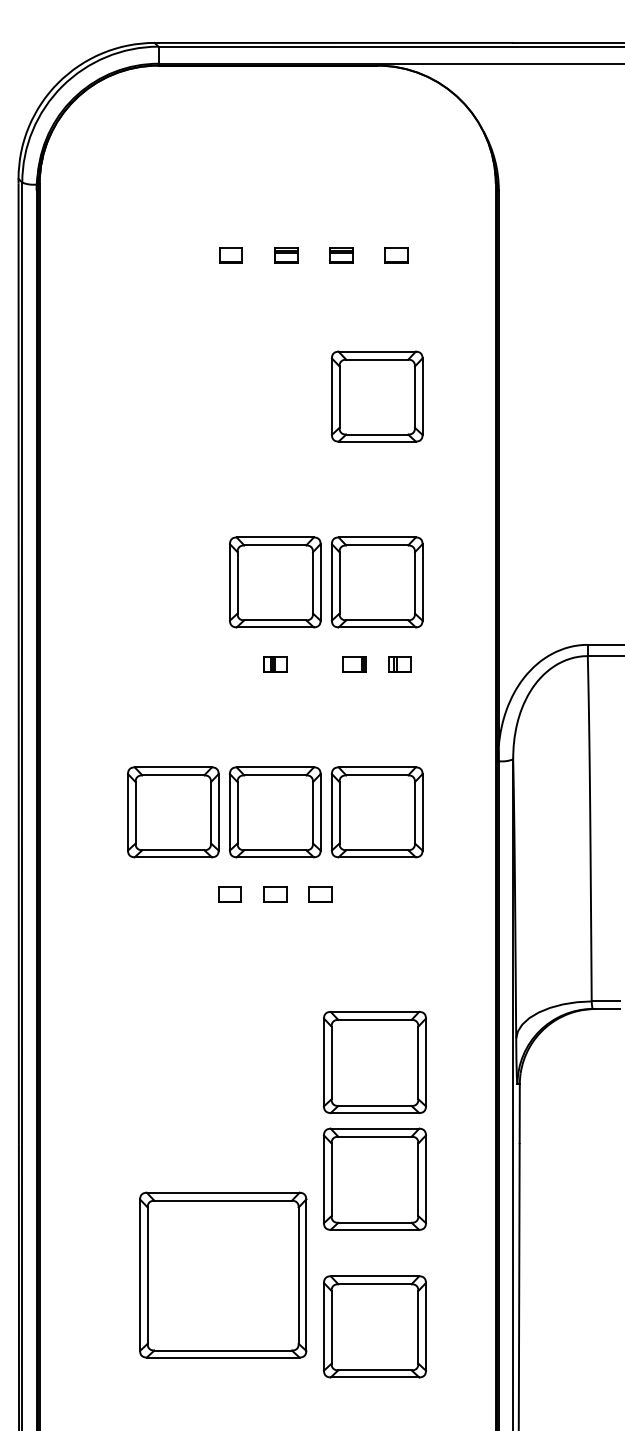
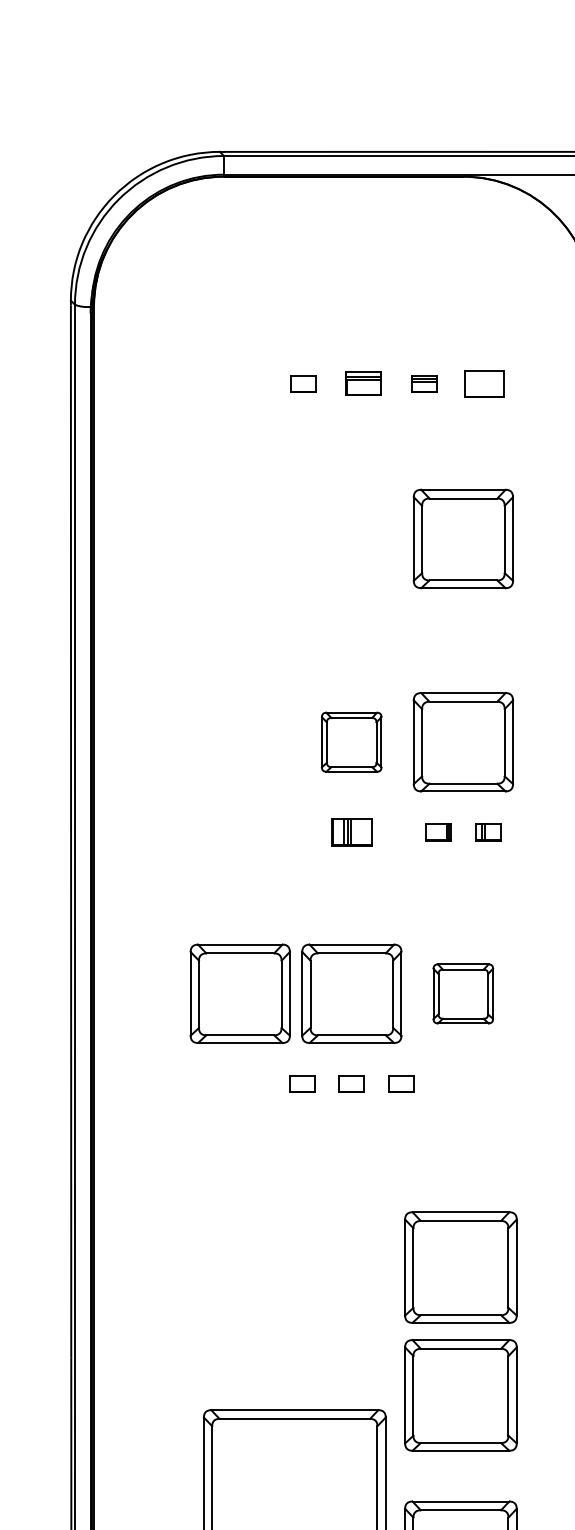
part: (286, 255) -> (364, 384), size x1.4
part: (396, 255) -> (484, 384), size x1.6
part: (274, 582) -> (350, 742), size x0.6
part: (275, 664) -> (352, 832), size x1.6
part: (376, 812) -> (462, 994), size x0.6

